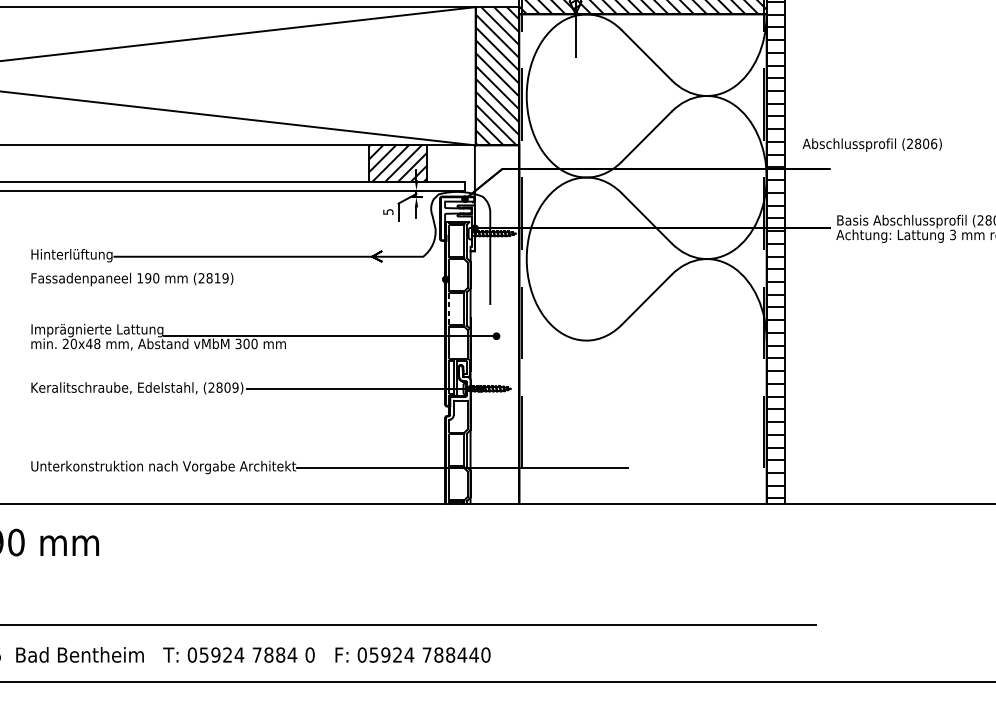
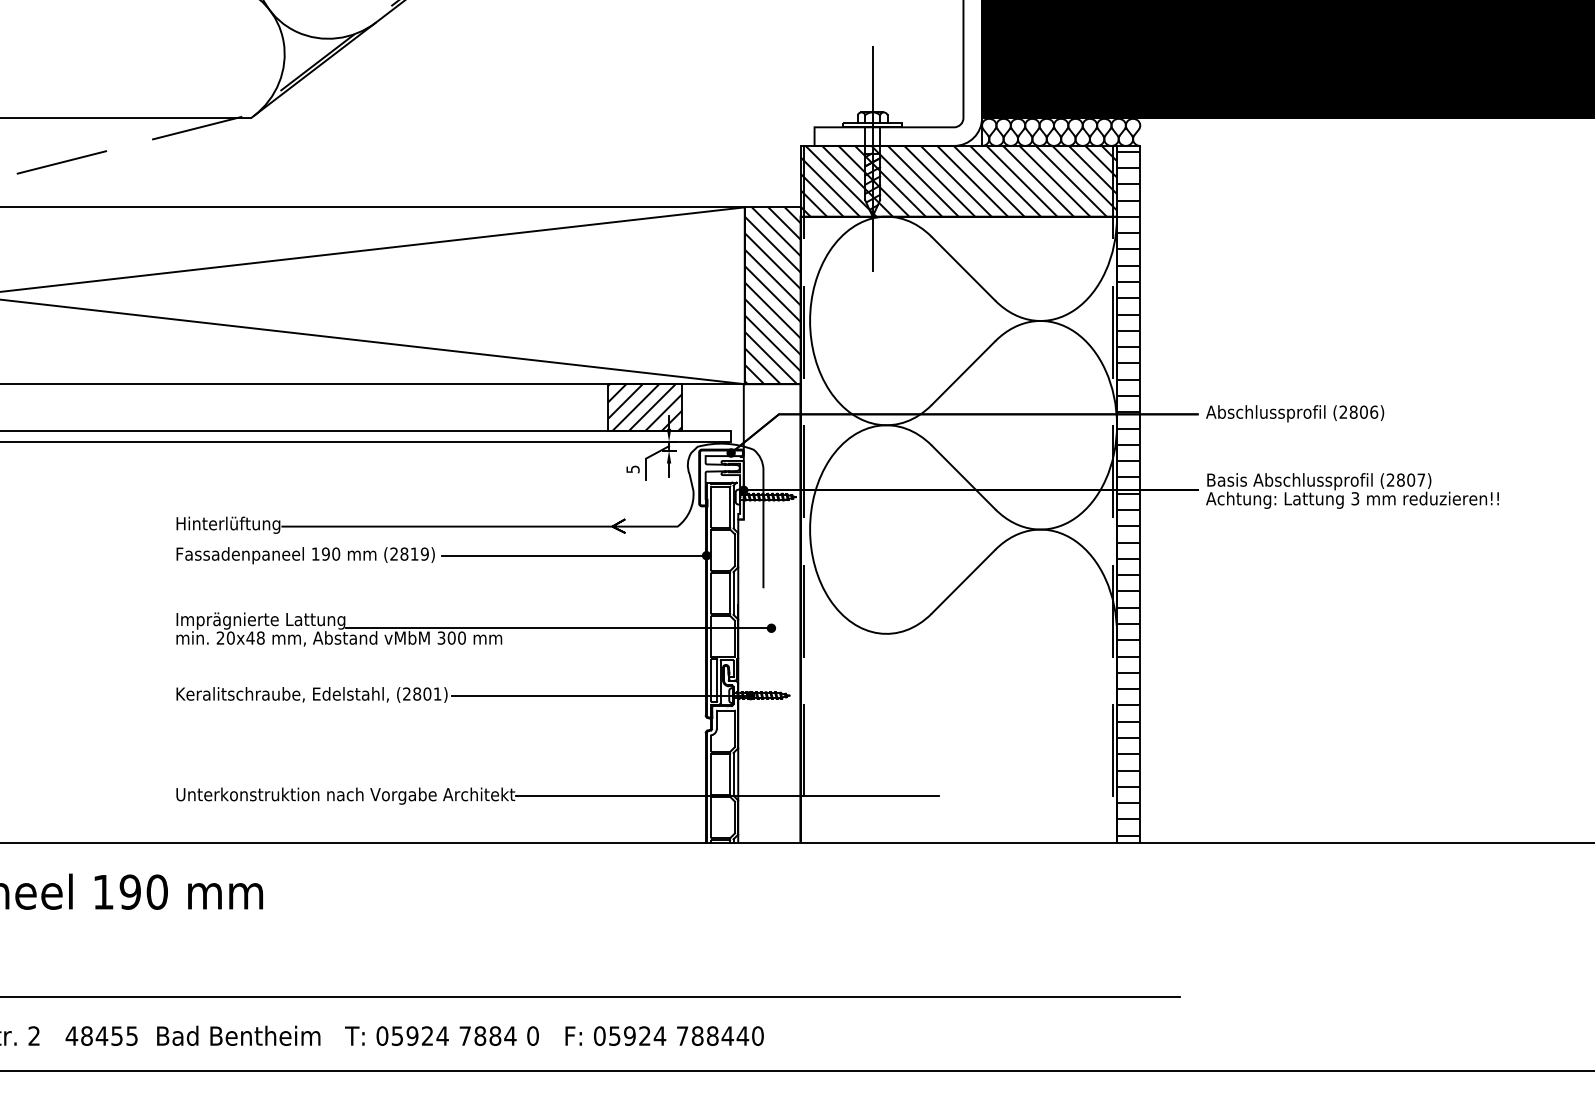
text: (872, 144) -> (1295, 413), moved
line: (342, 279) -> (574, 555), added
line: (449, 309) -> (711, 593), dashed -> solid
text: (235, 387) -> (437, 693), (2809) -> (2801)

